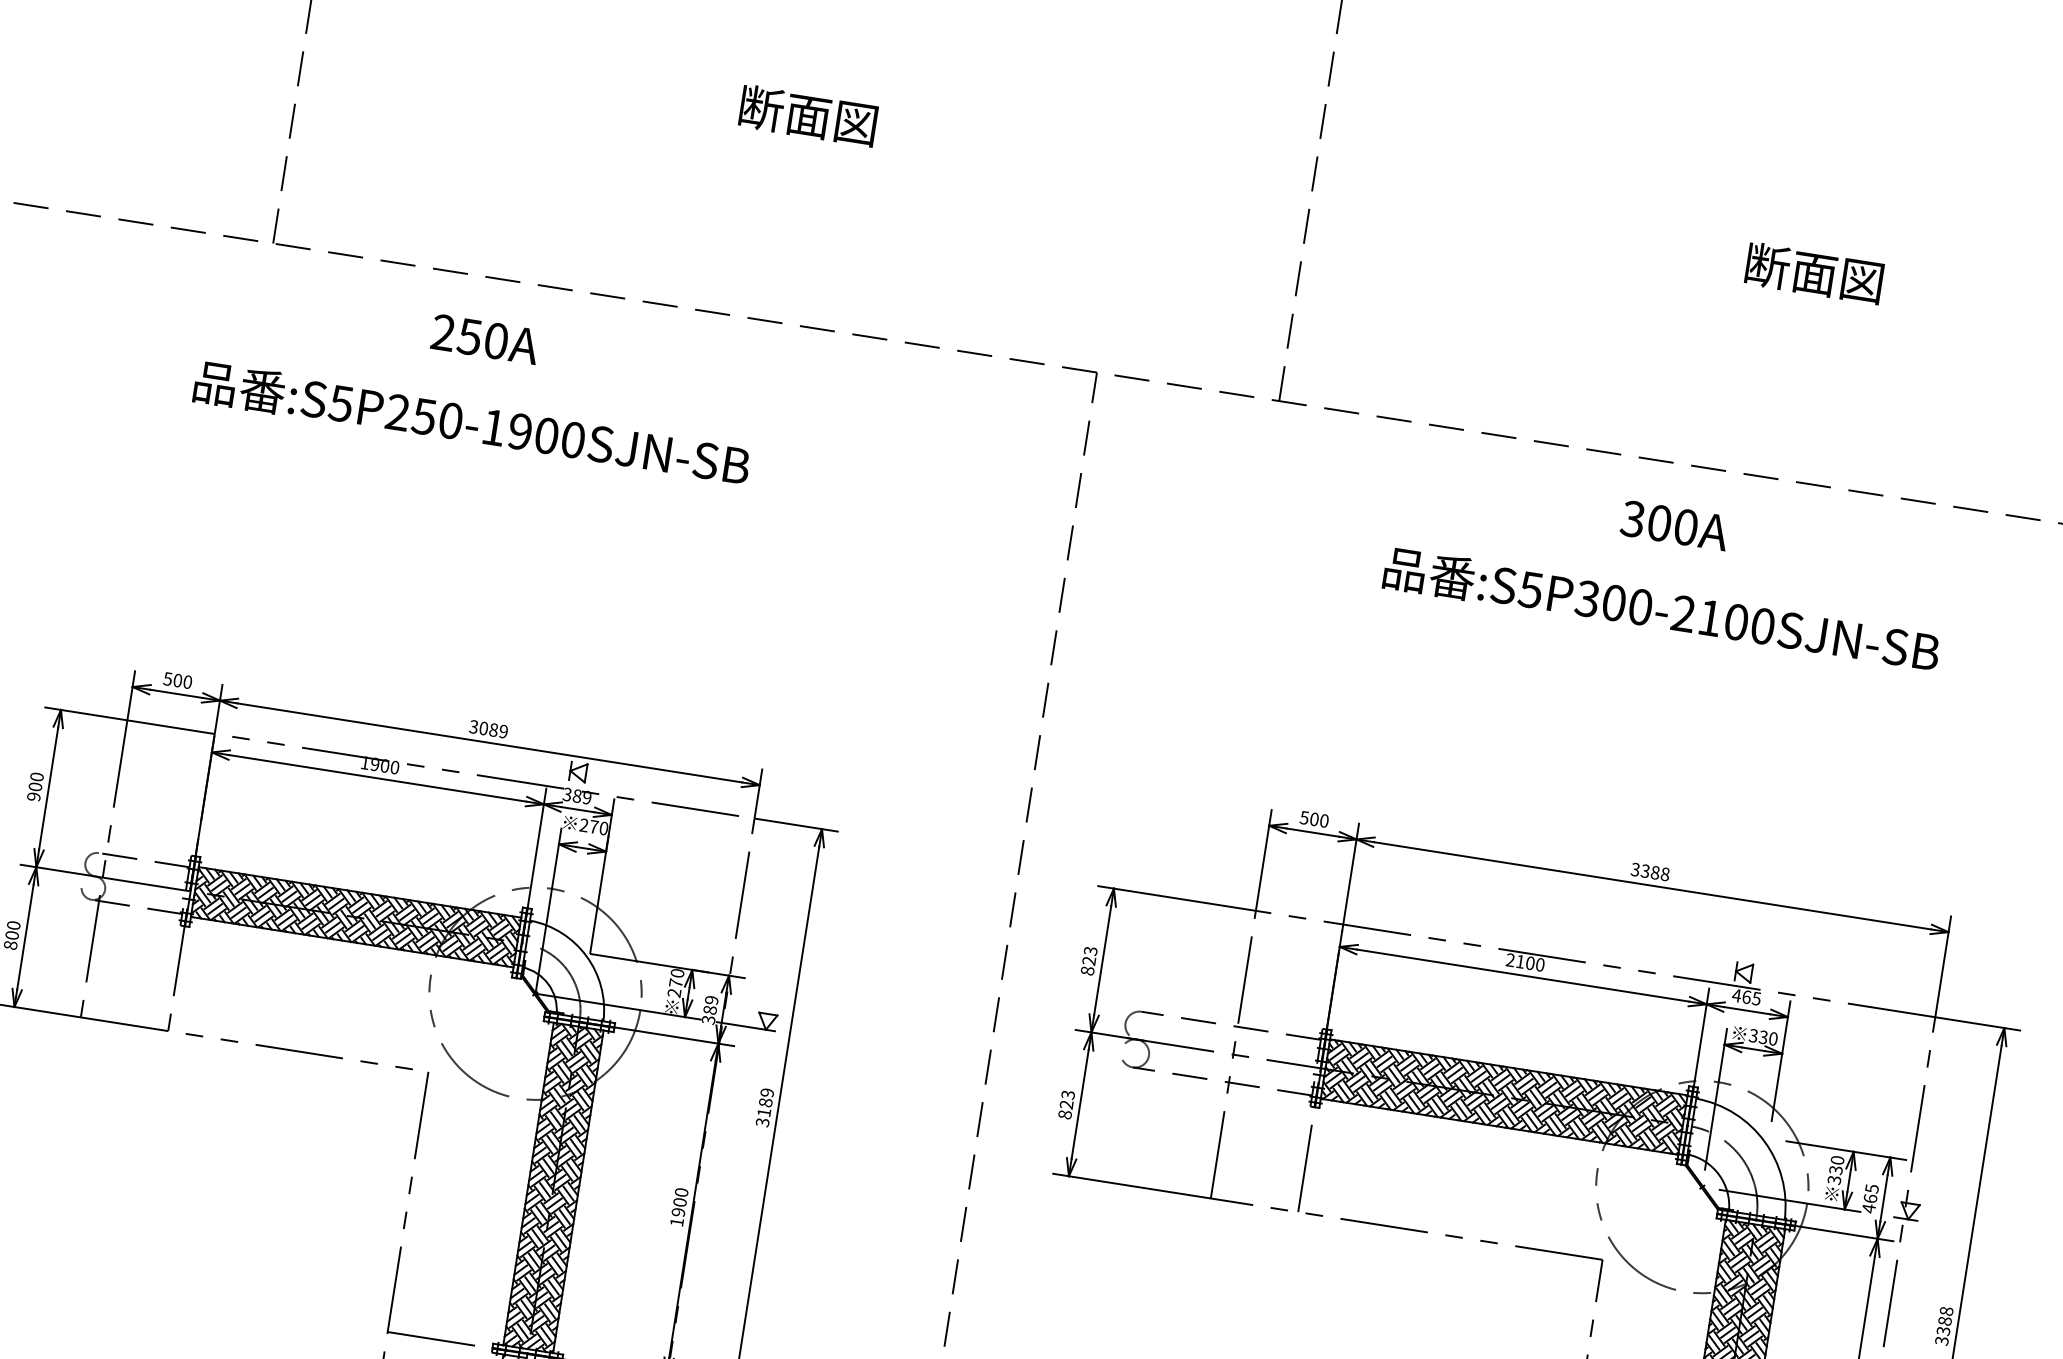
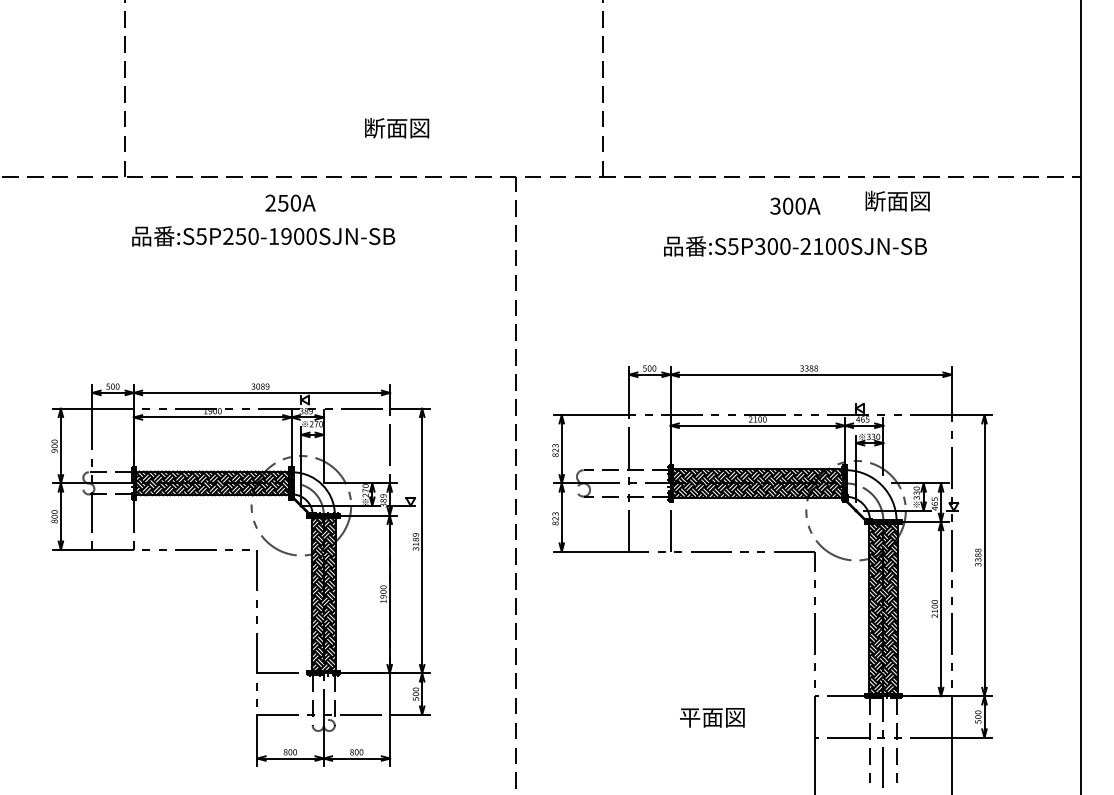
text: (809, 114) -> (397, 127), moved
text: (1814, 271) -> (897, 200), moved
text: (485, 337) -> (290, 202), moved
text: (471, 424) -> (263, 236), moved

